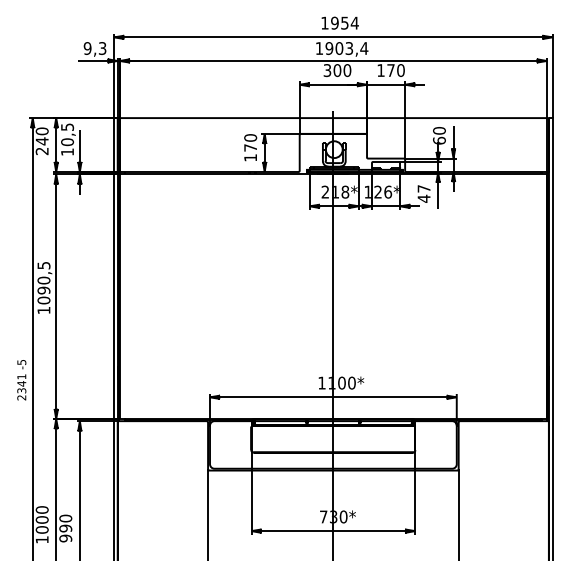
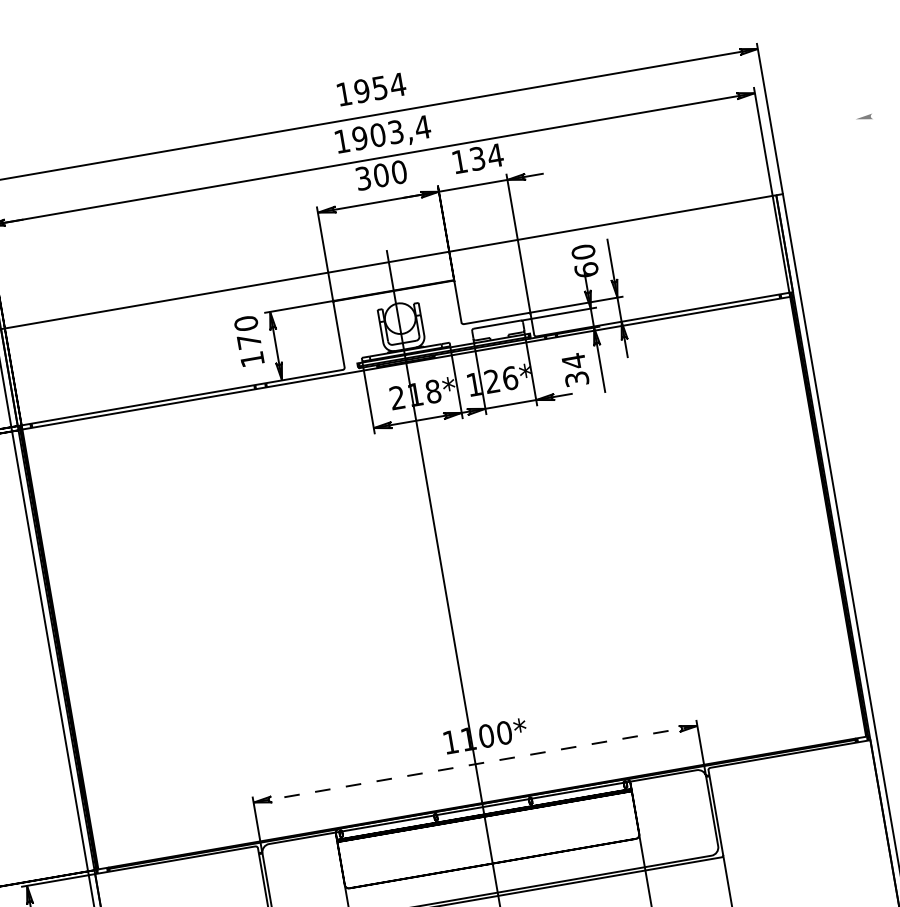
text: (396, 70) -> (487, 156), 170 -> 134
text: (423, 193) -> (574, 369), 47 -> 34
line: (333, 397) -> (475, 764), solid -> dashed

